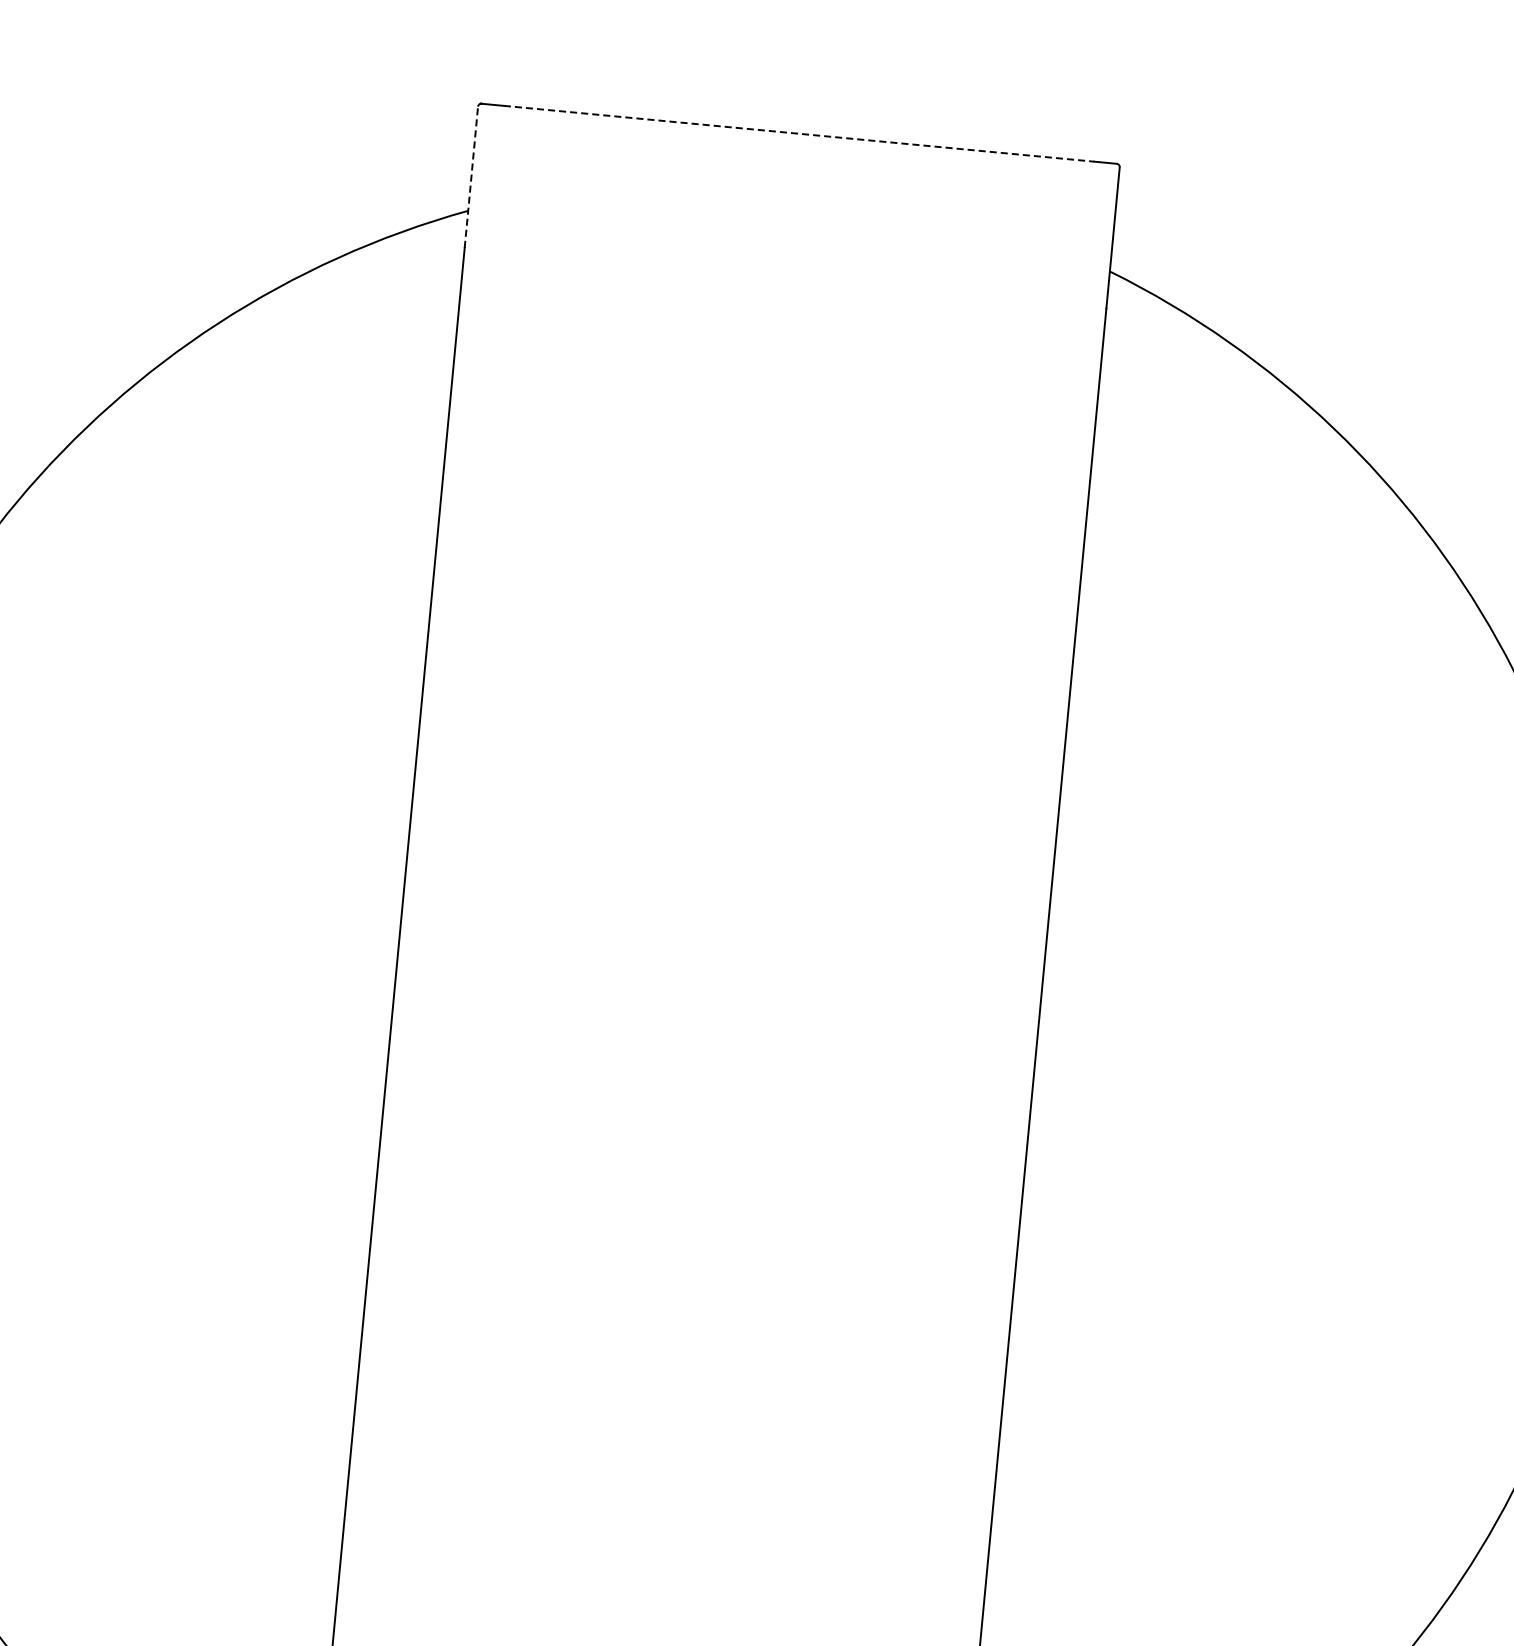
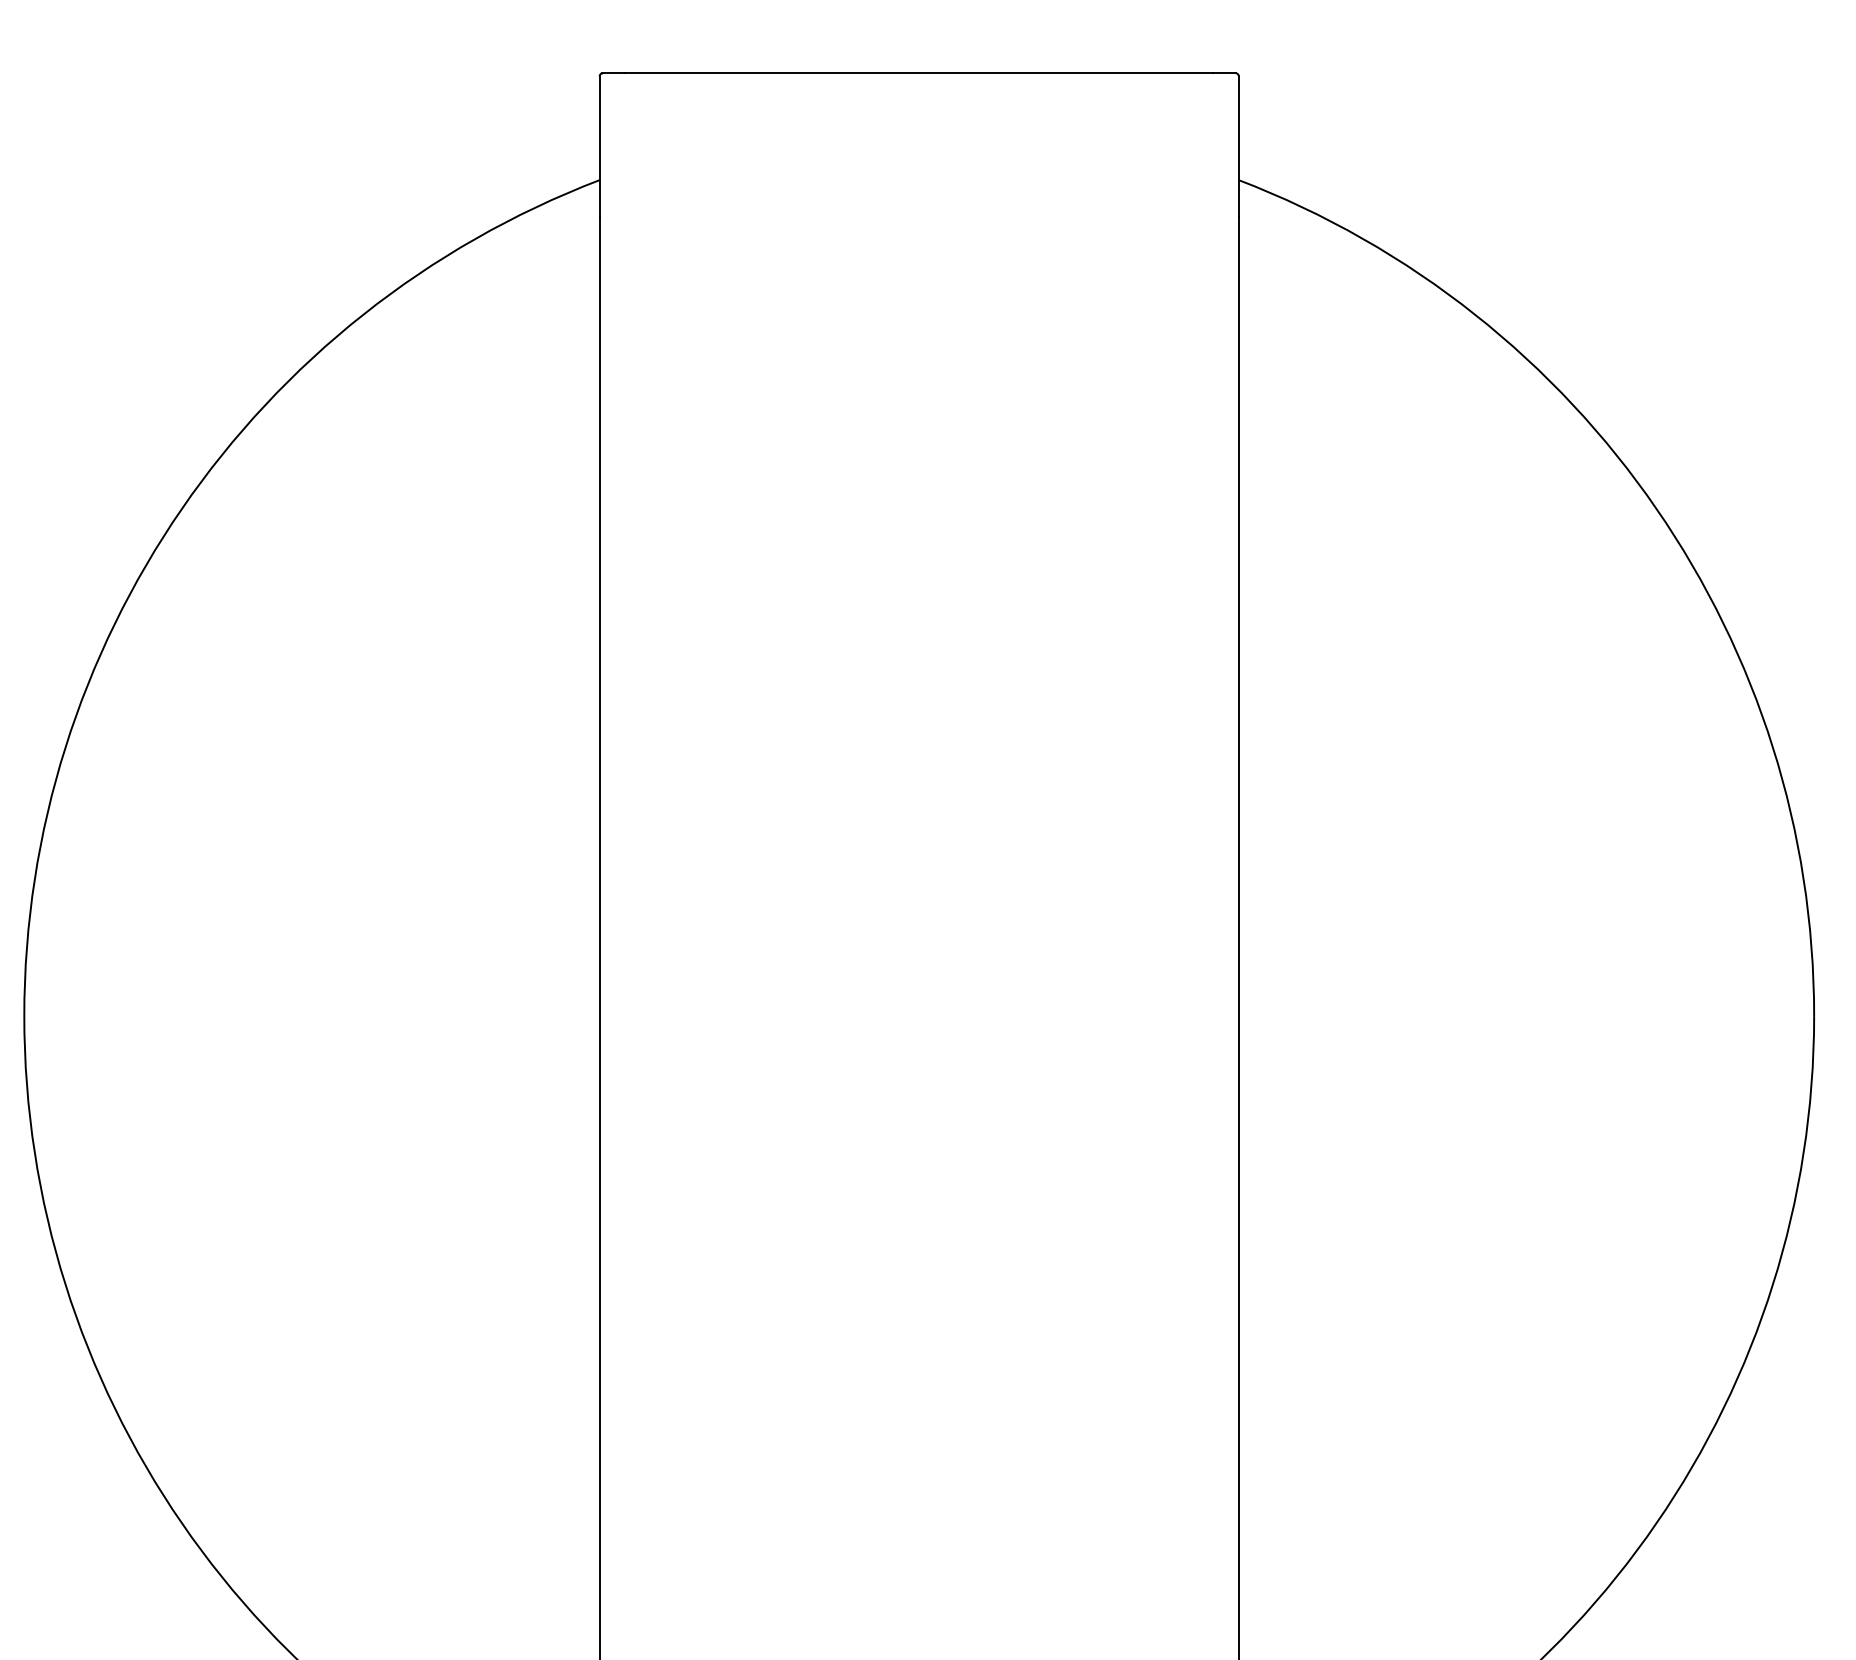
line: (799, 134) -> (919, 73), dashed -> solid
line: (471, 177) -> (599, 146), dashed -> solid

